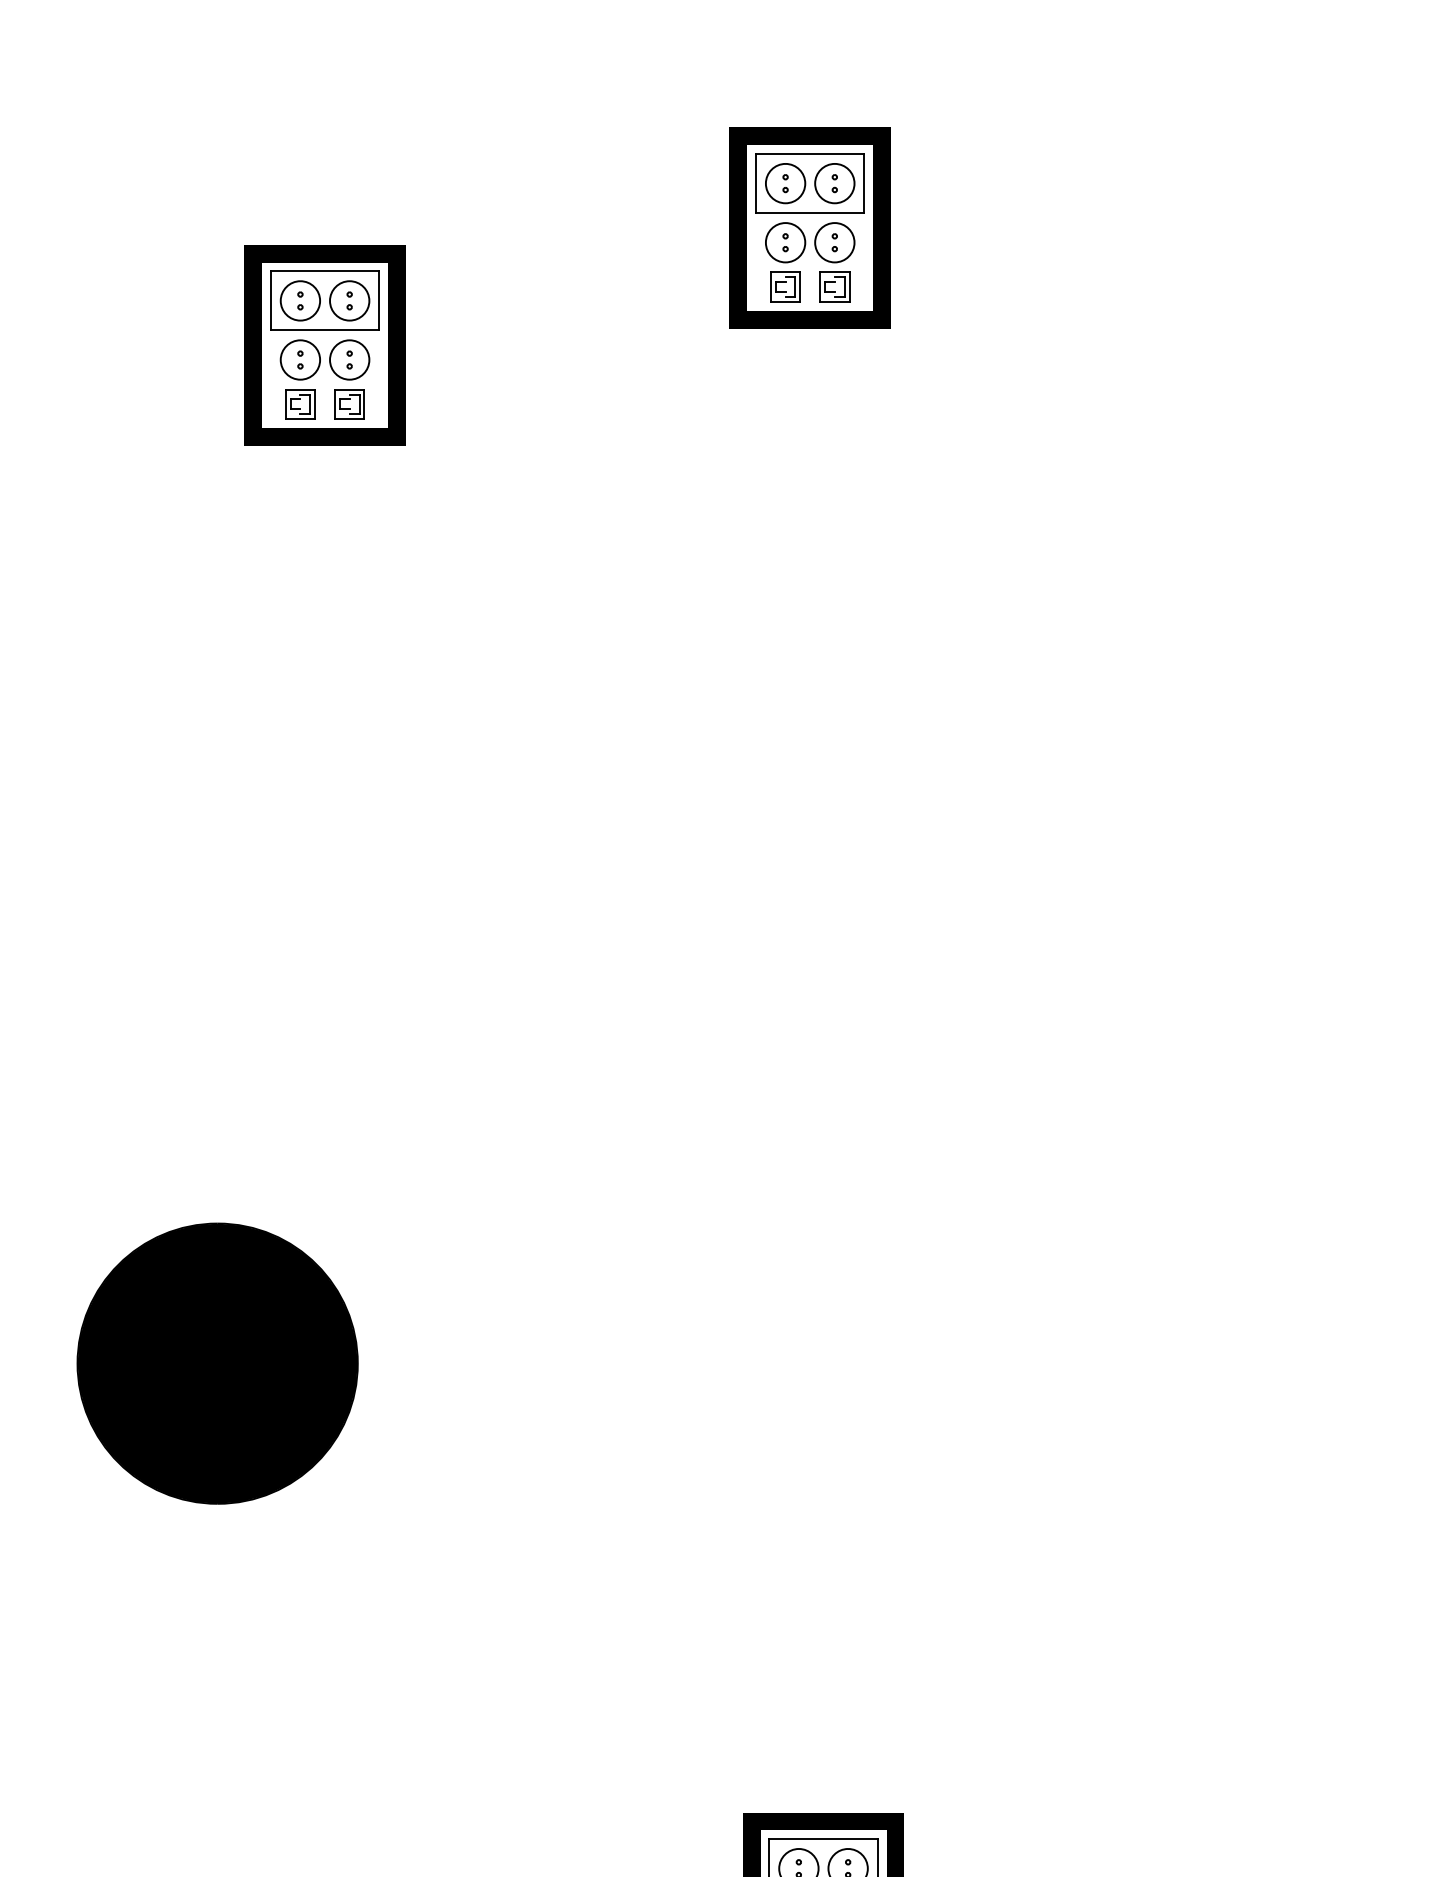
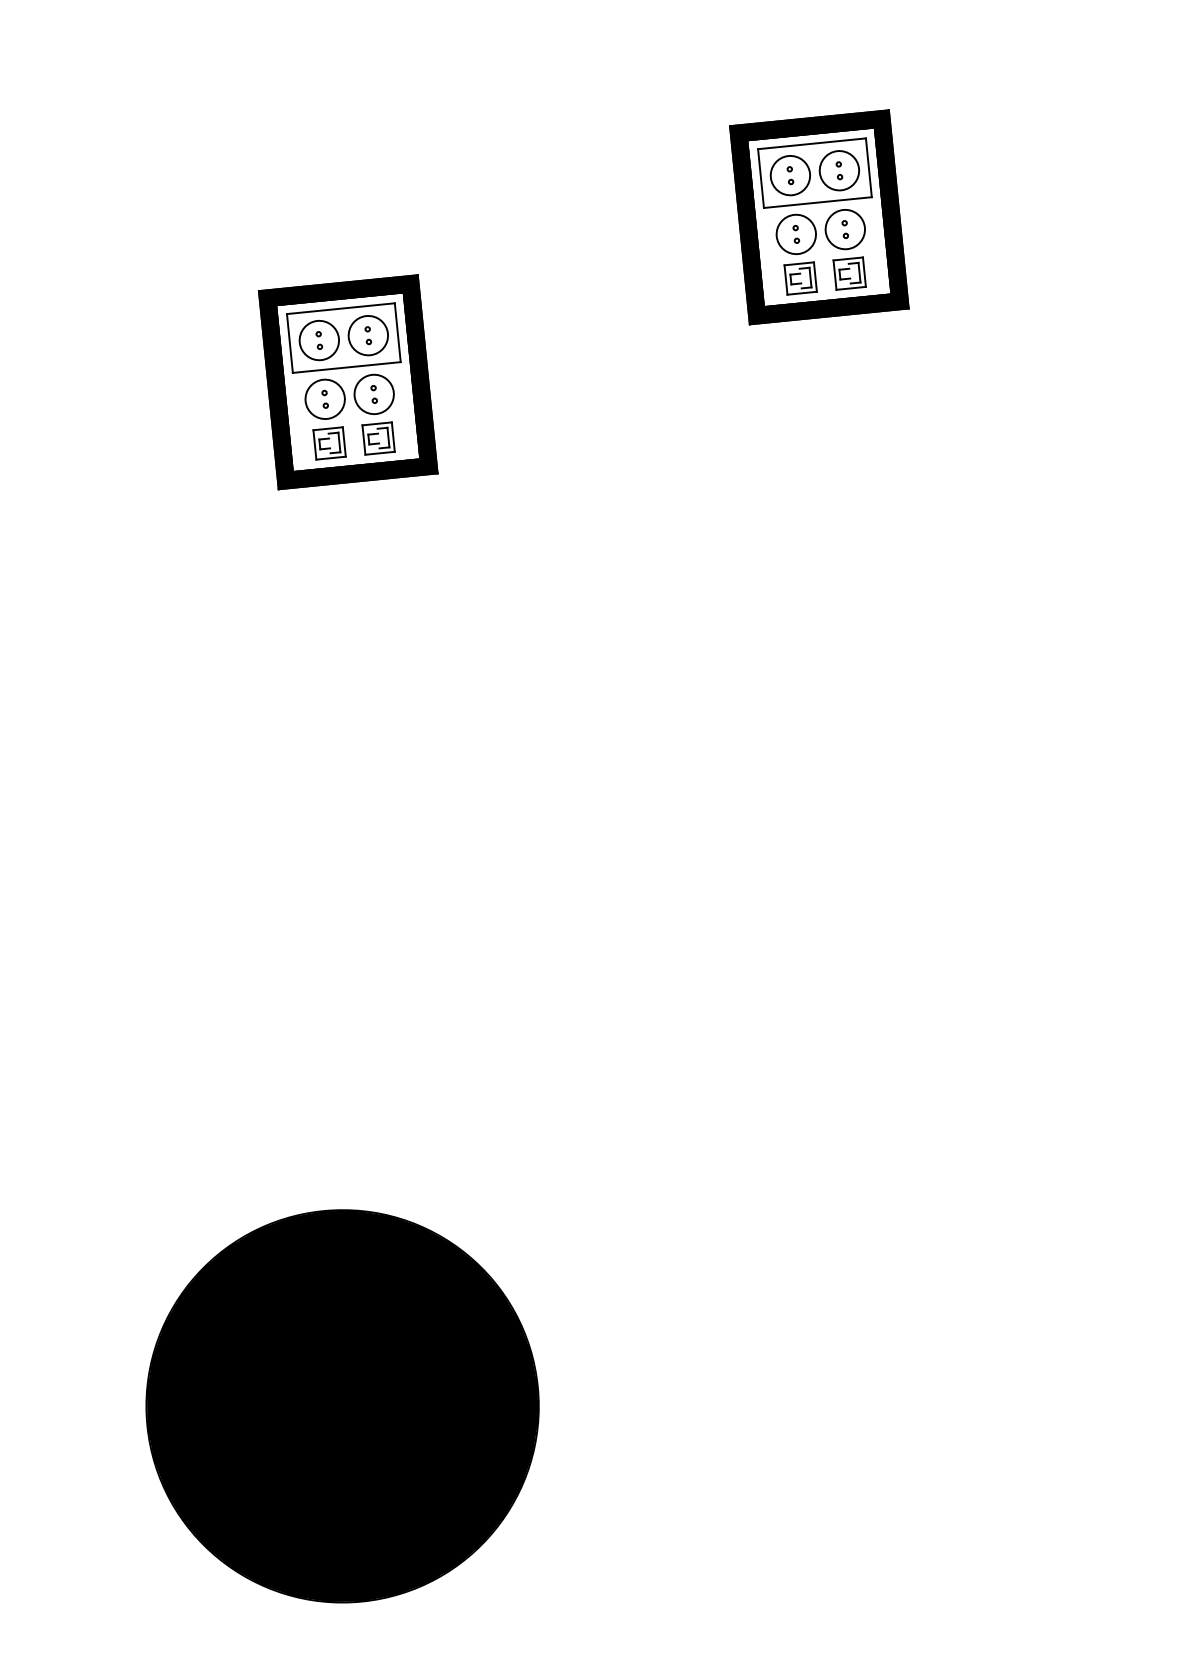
part: (217, 1363) -> (342, 1406), size x1.4

